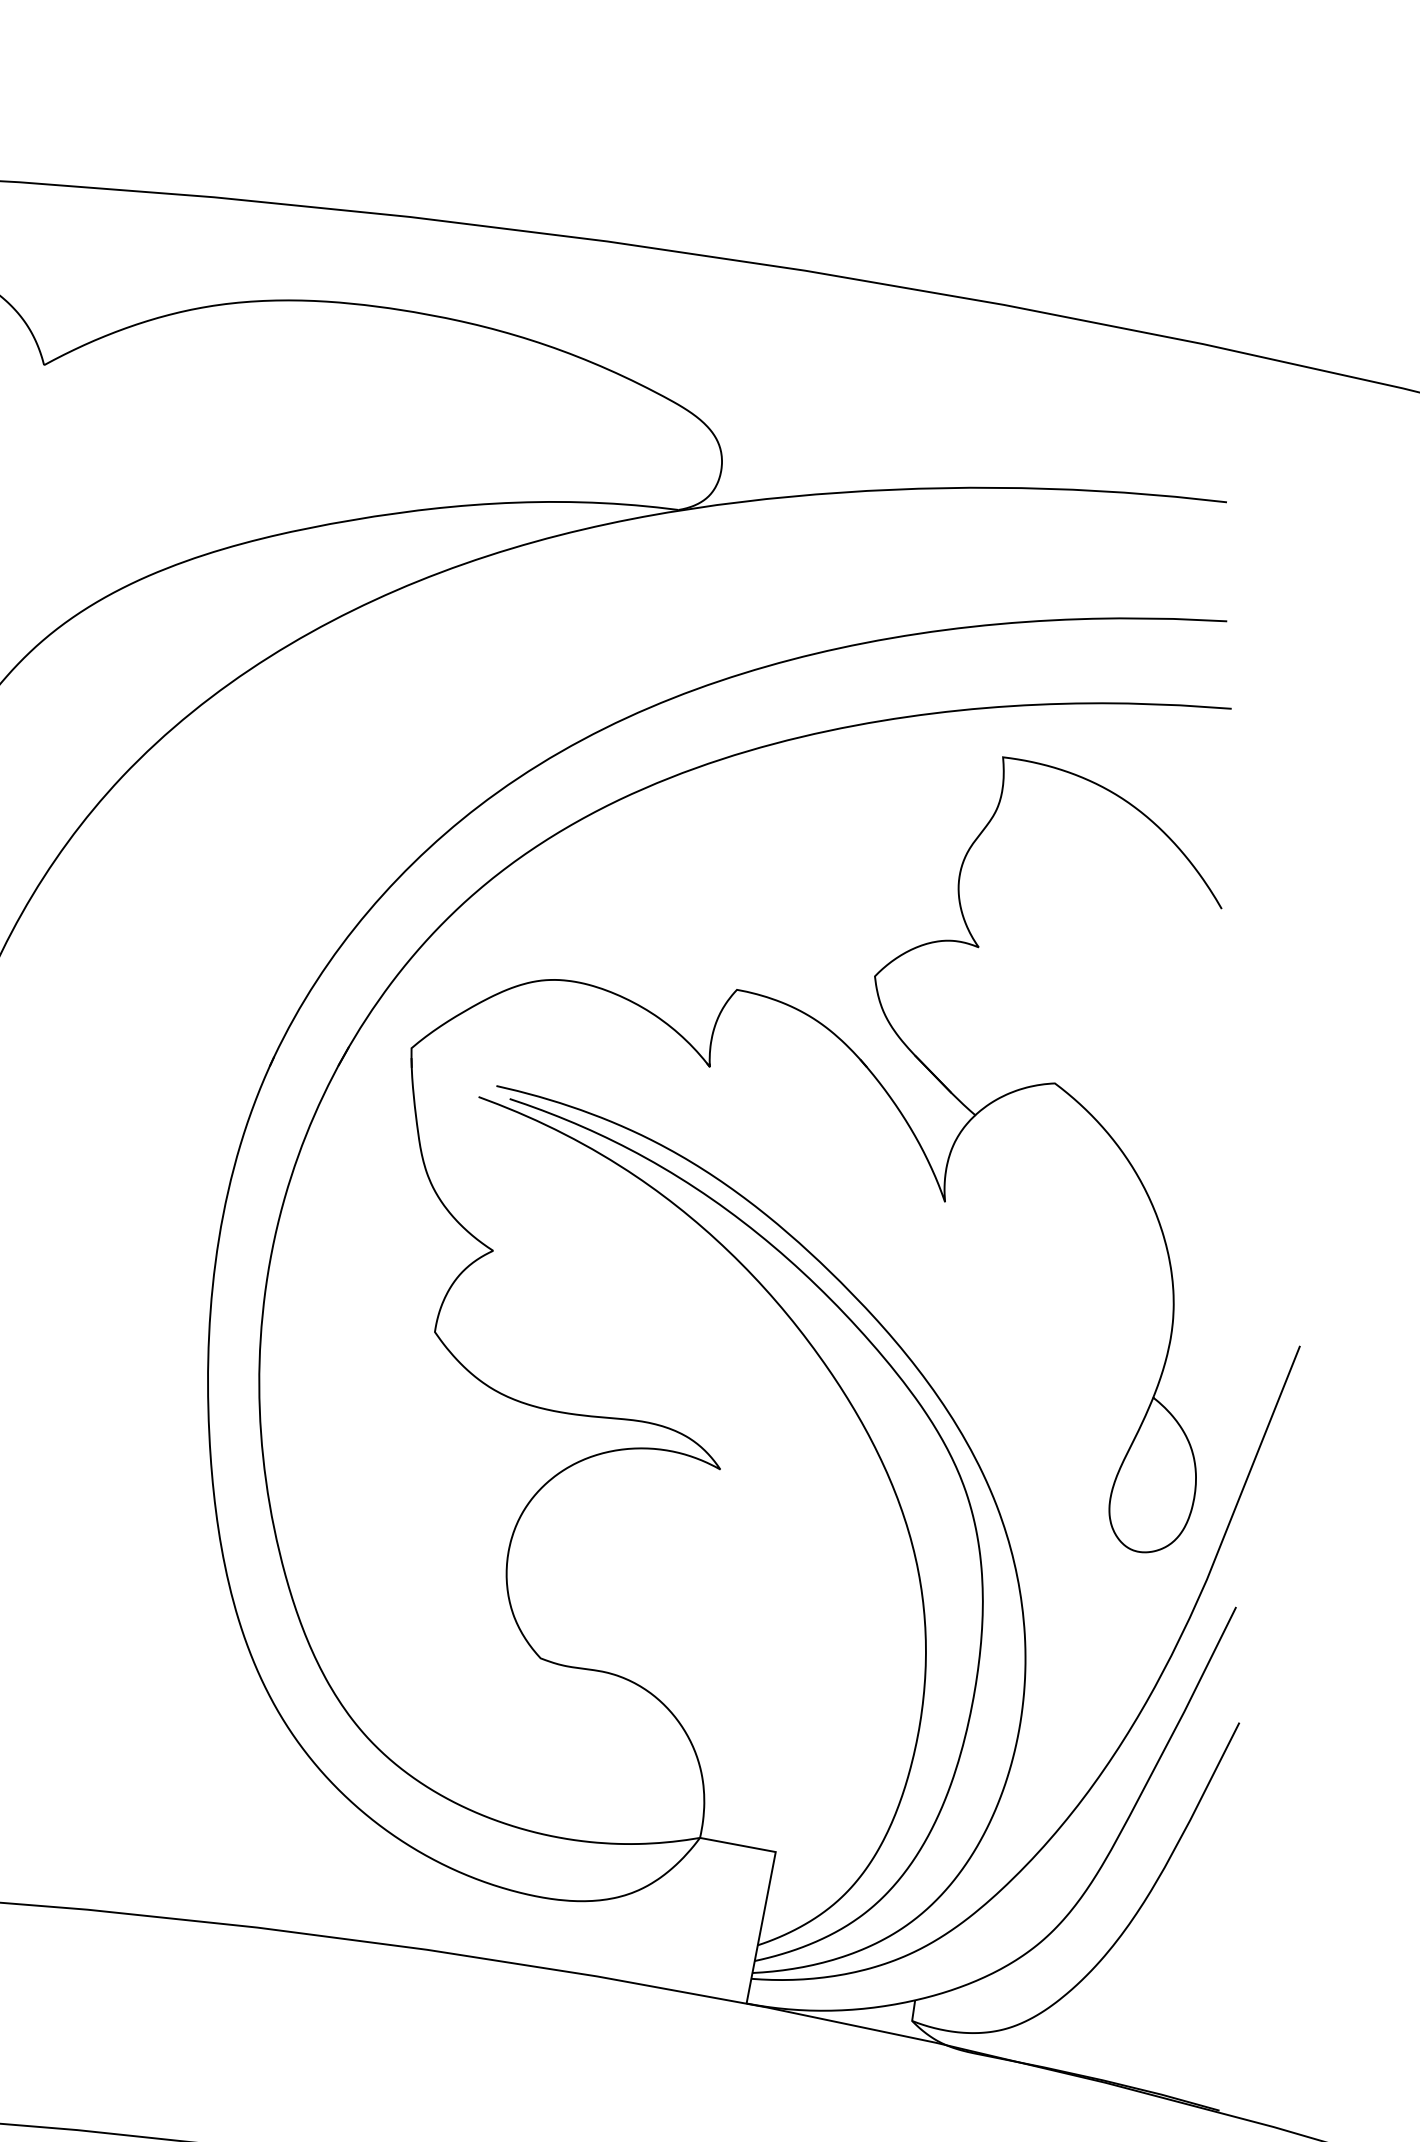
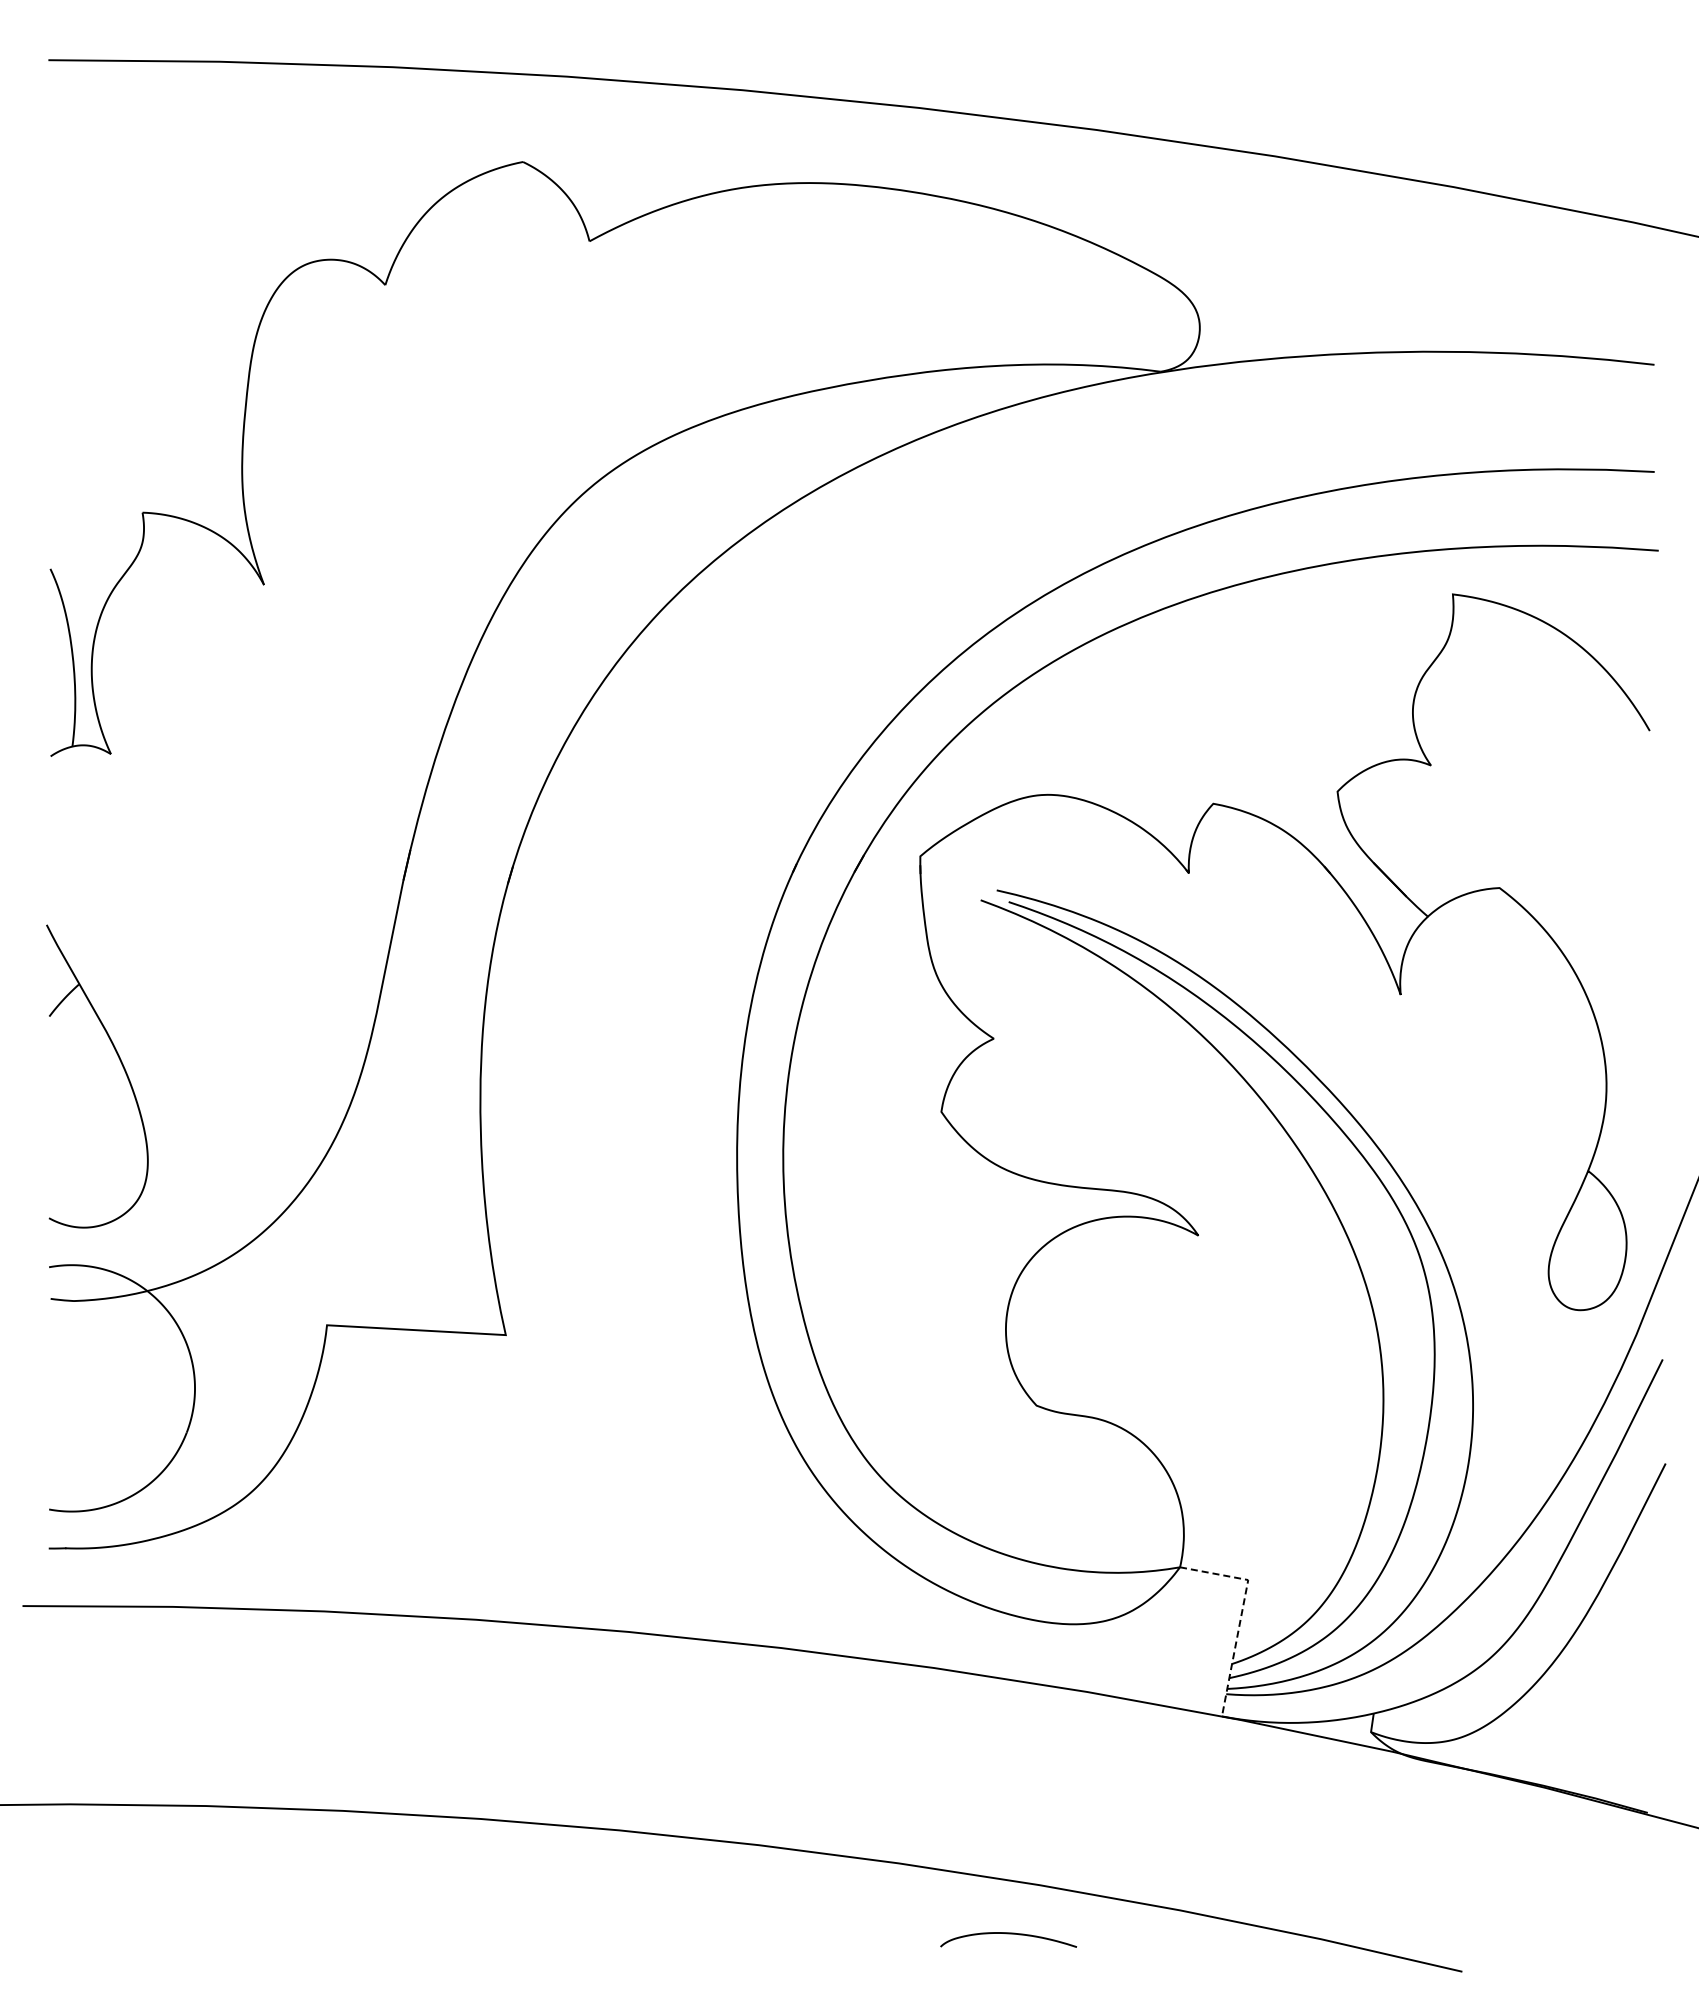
line: (768, 1889) -> (1241, 1613), solid -> dashed

